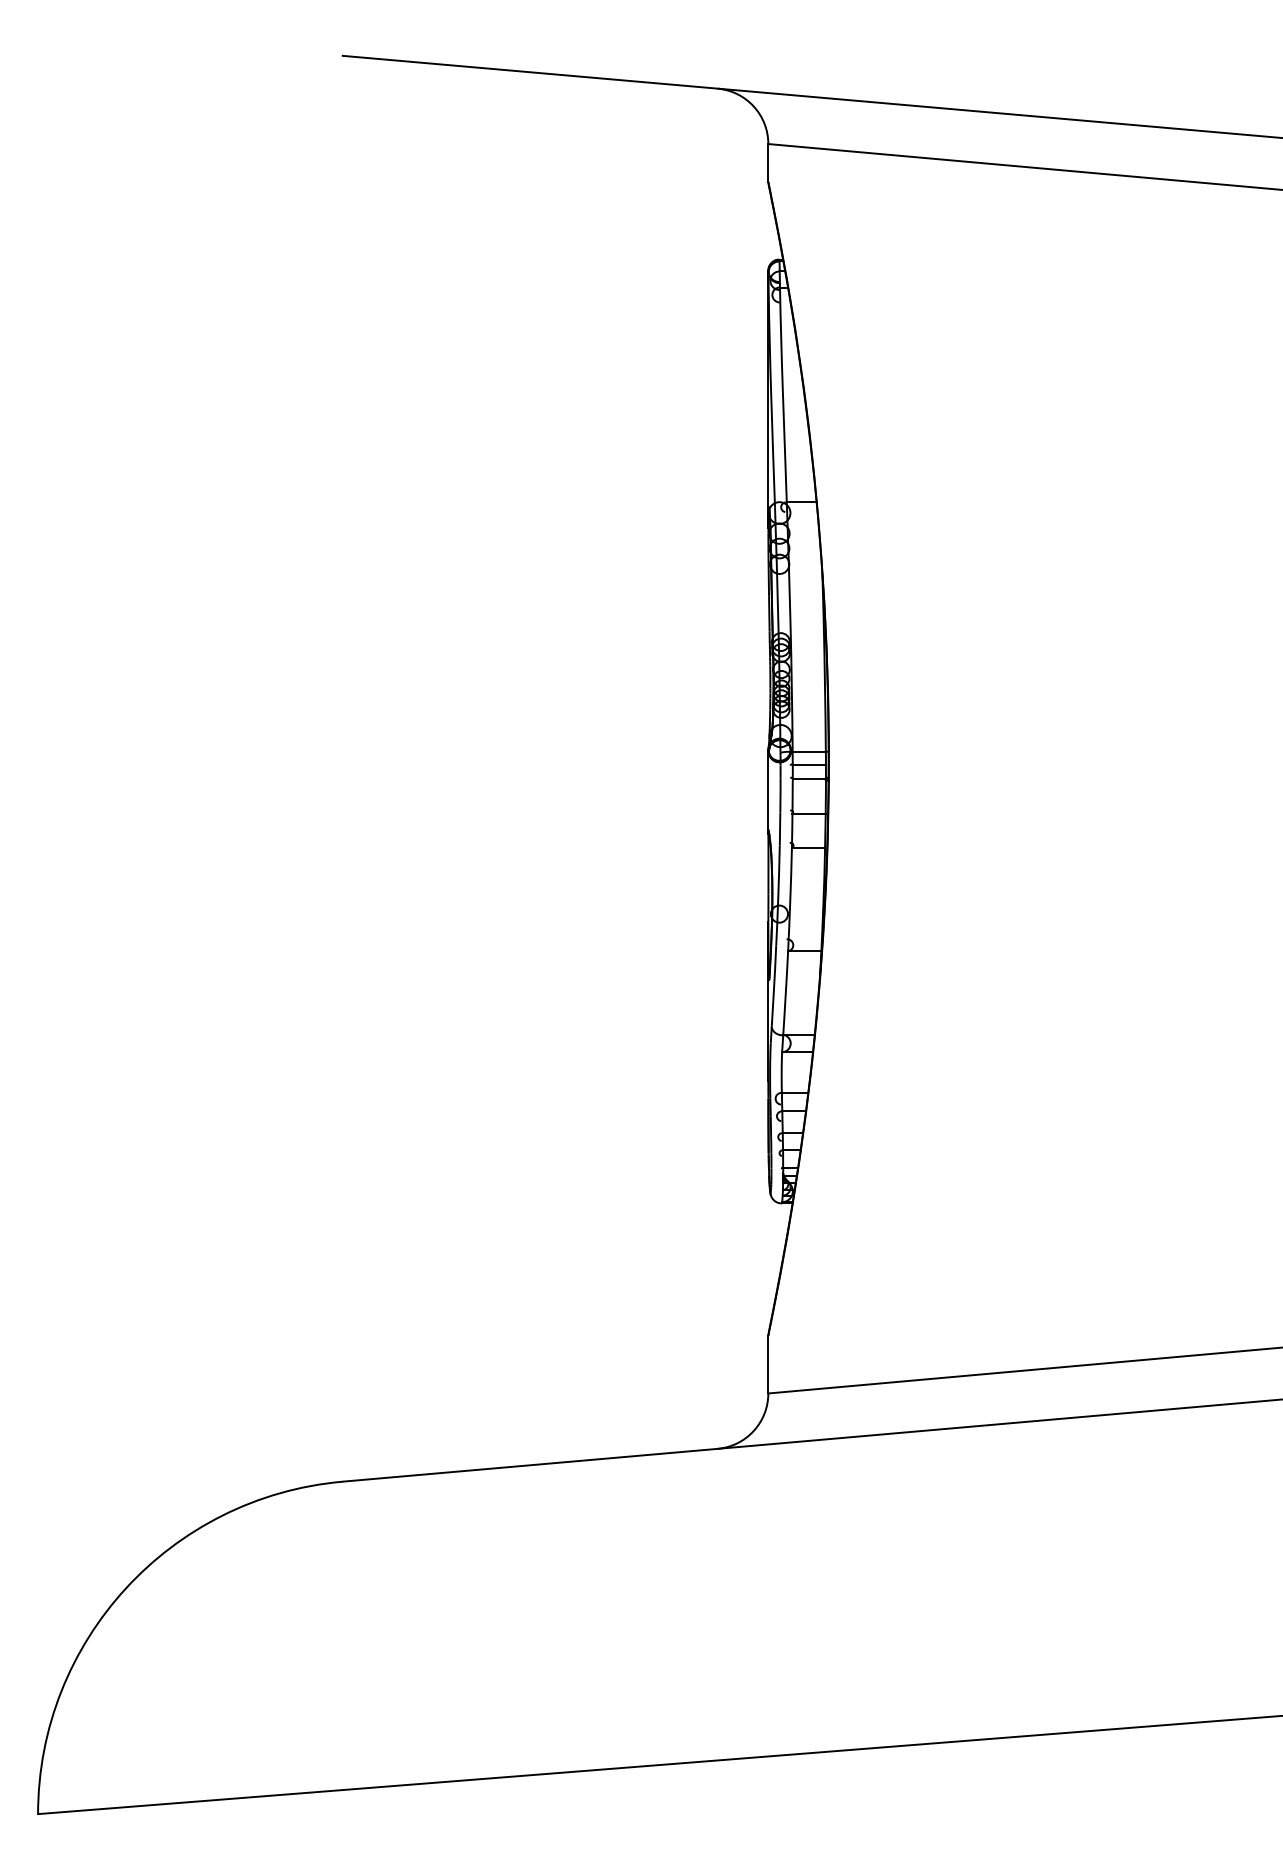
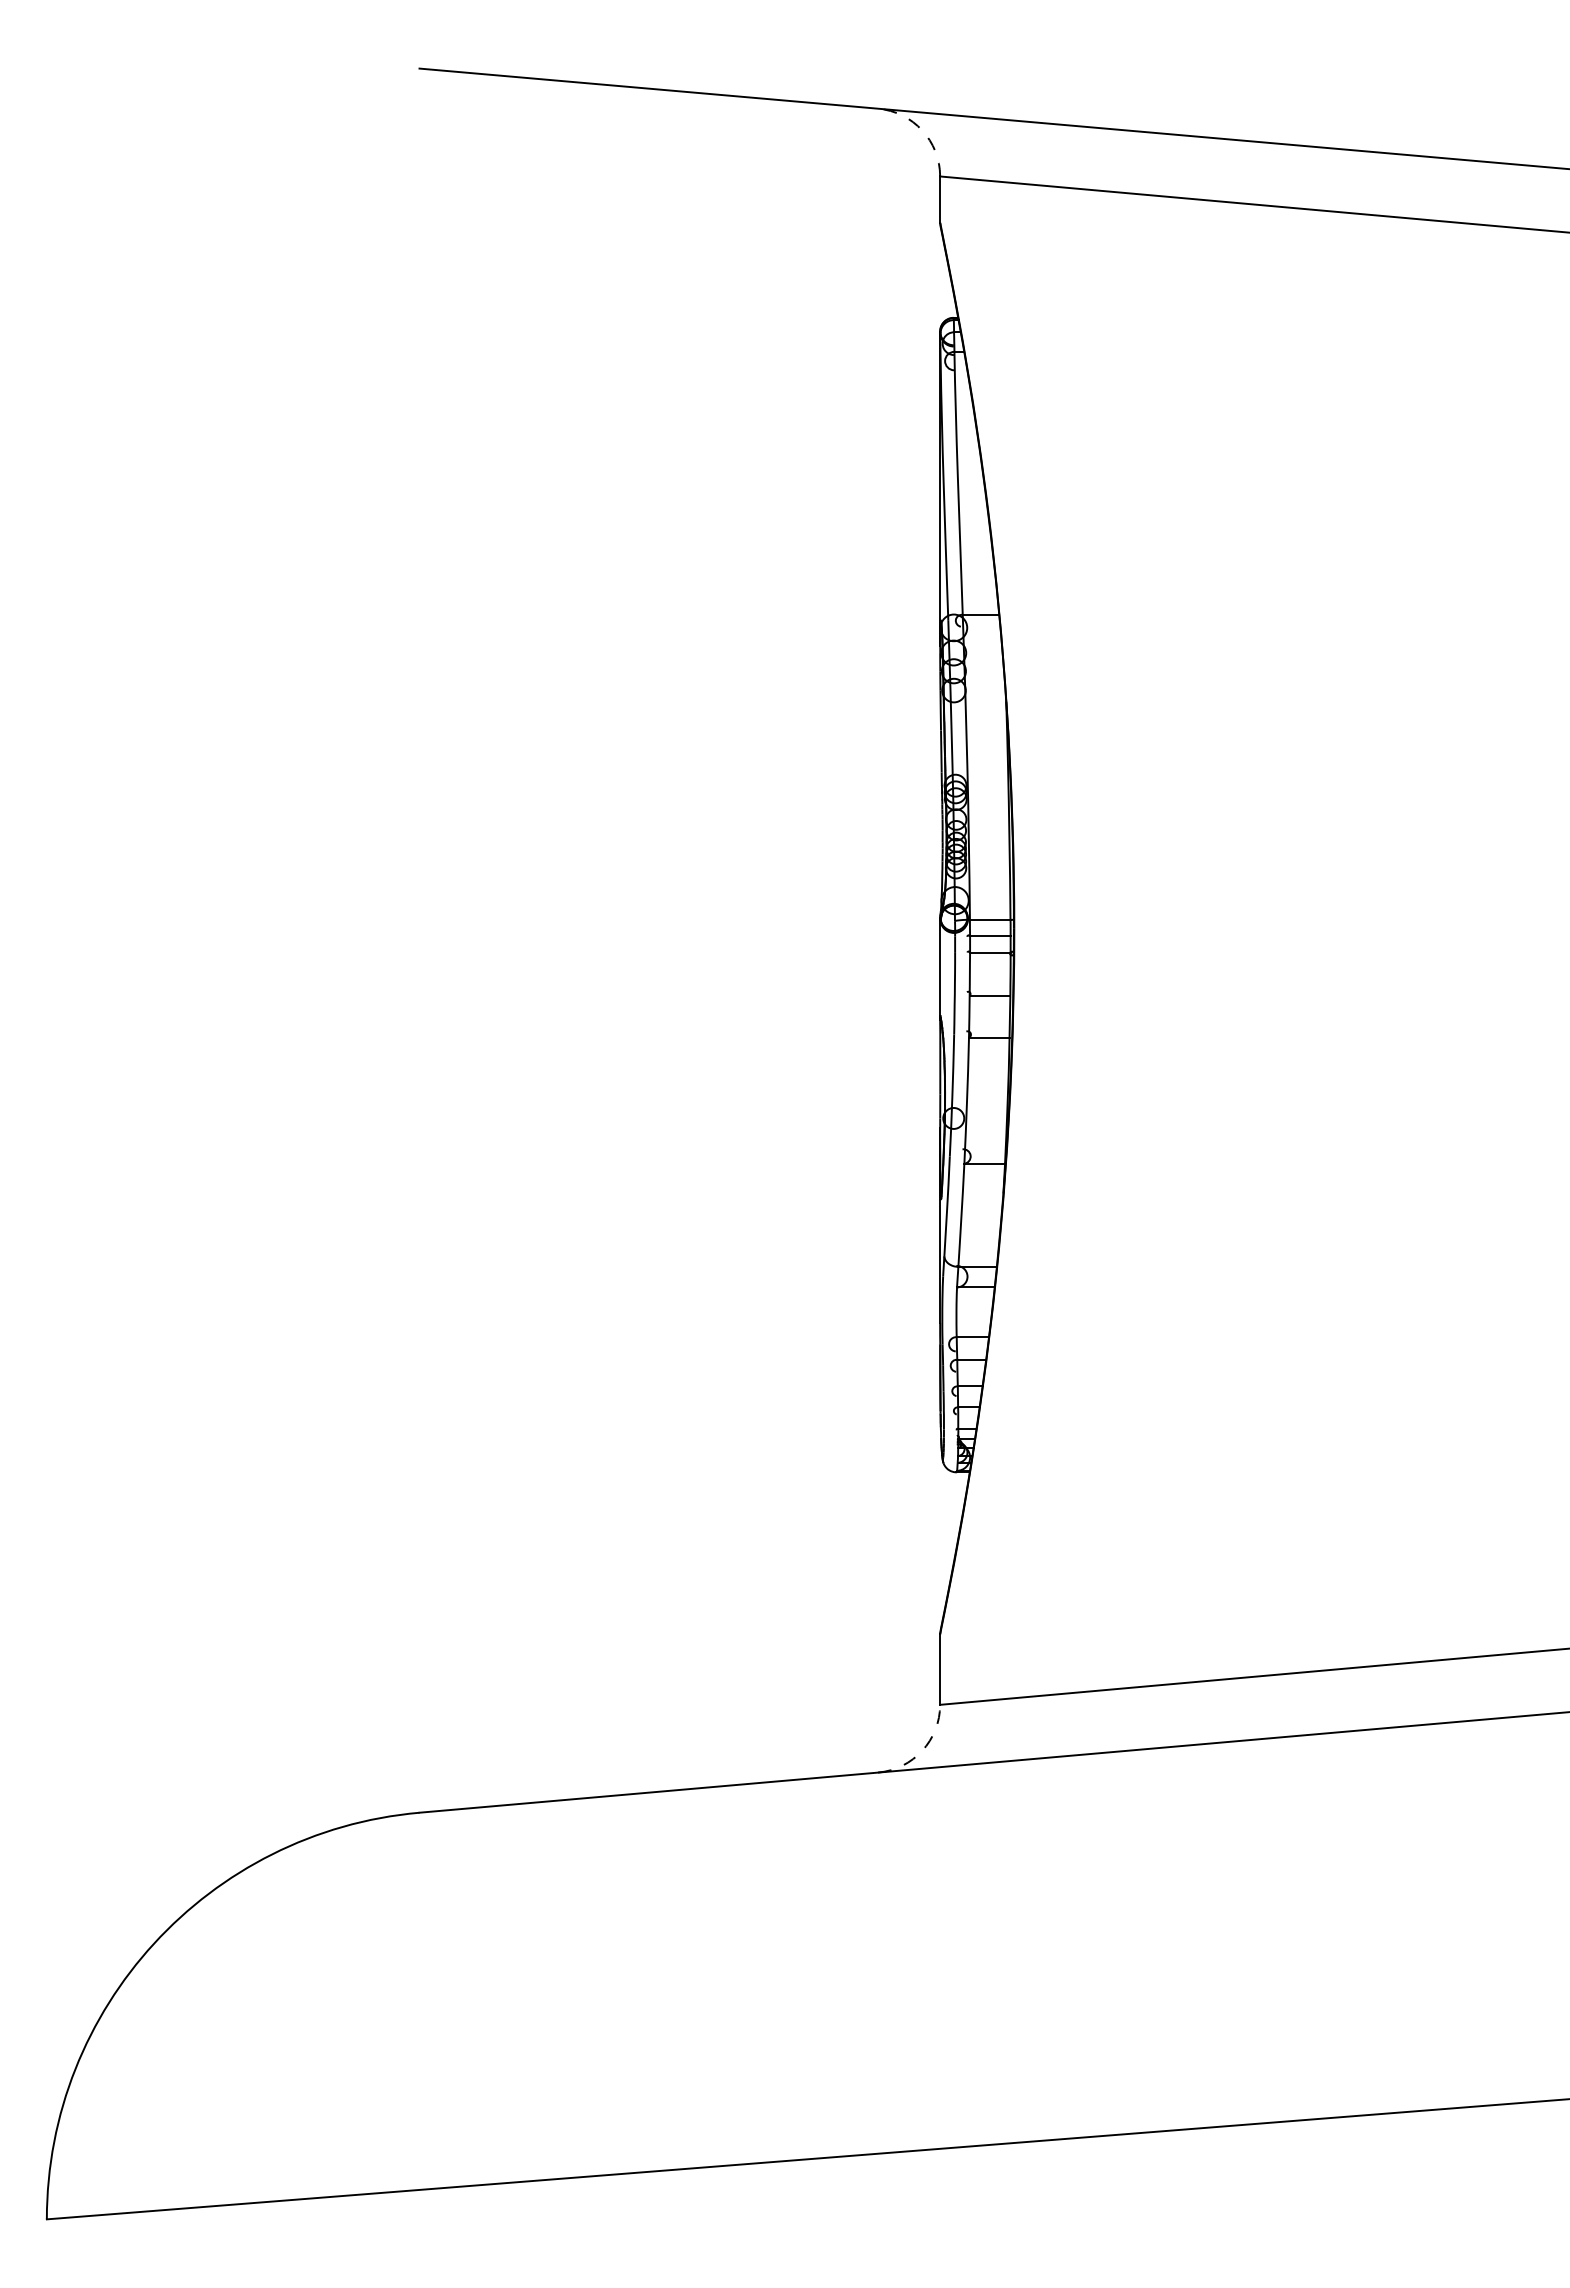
arc: (753, 106) -> (922, 130), solid -> dashed
arc: (753, 1430) -> (922, 1750), solid -> dashed

